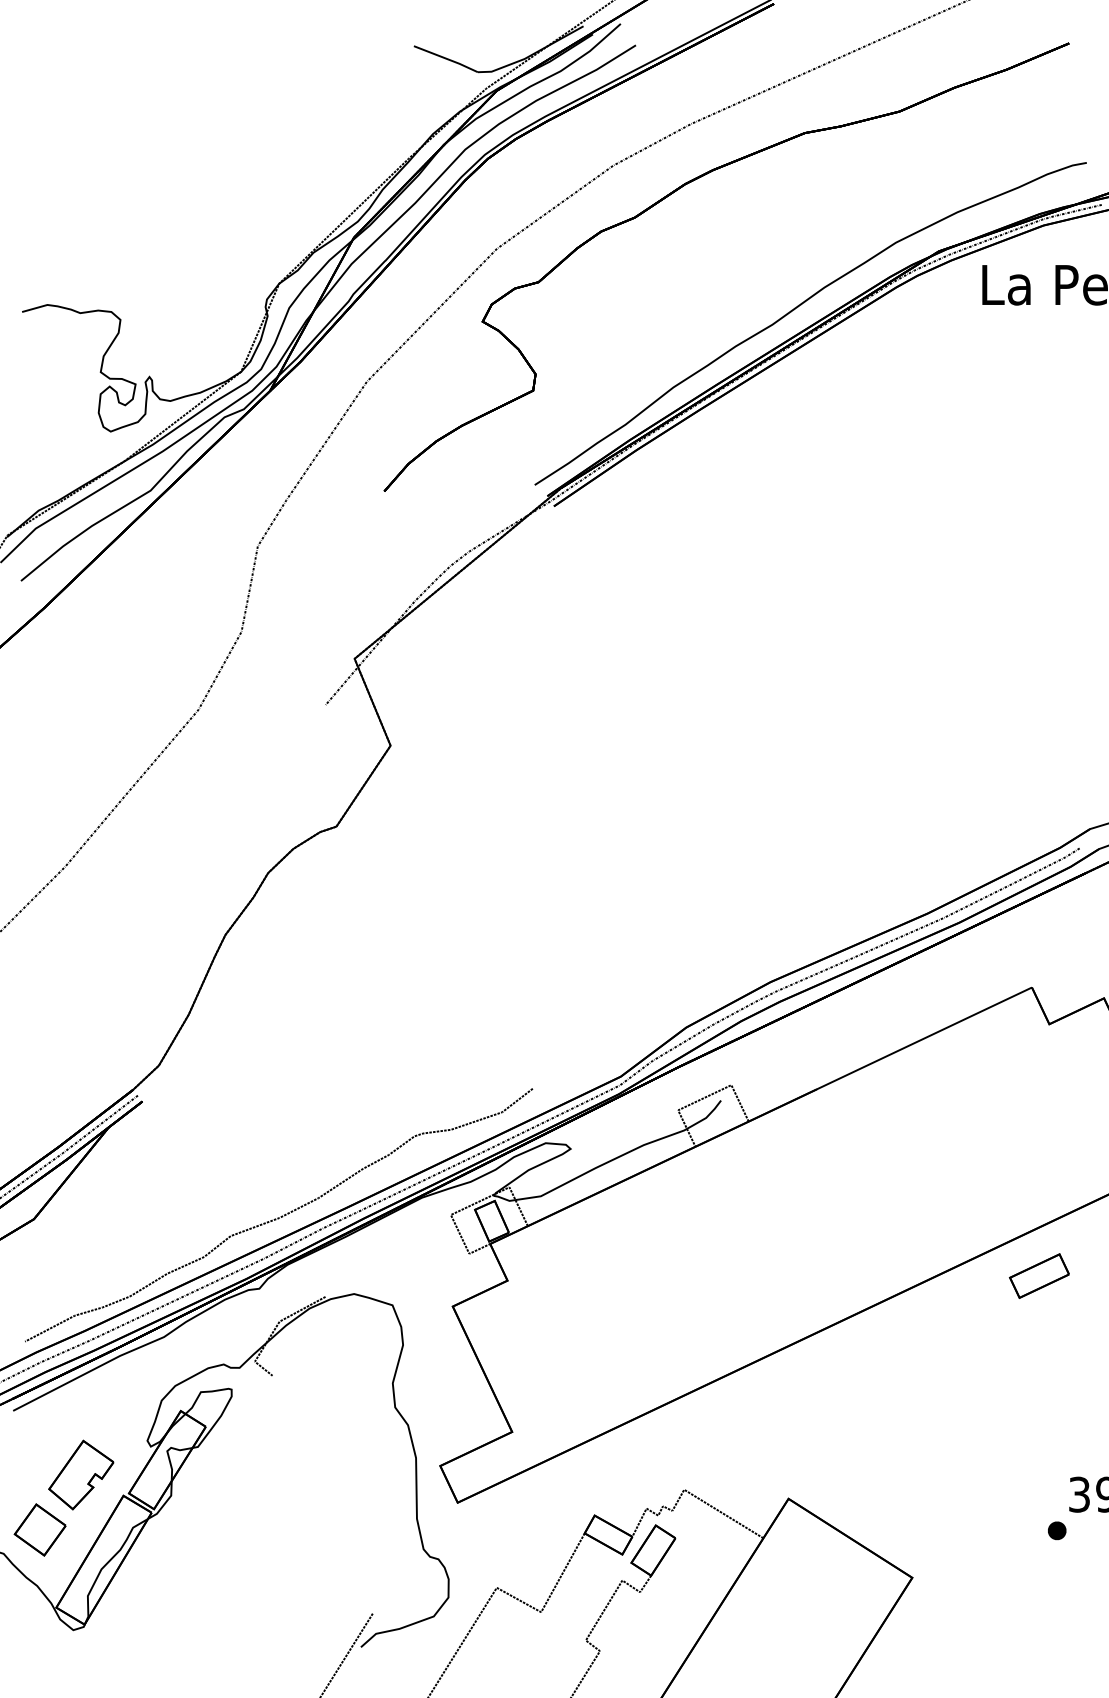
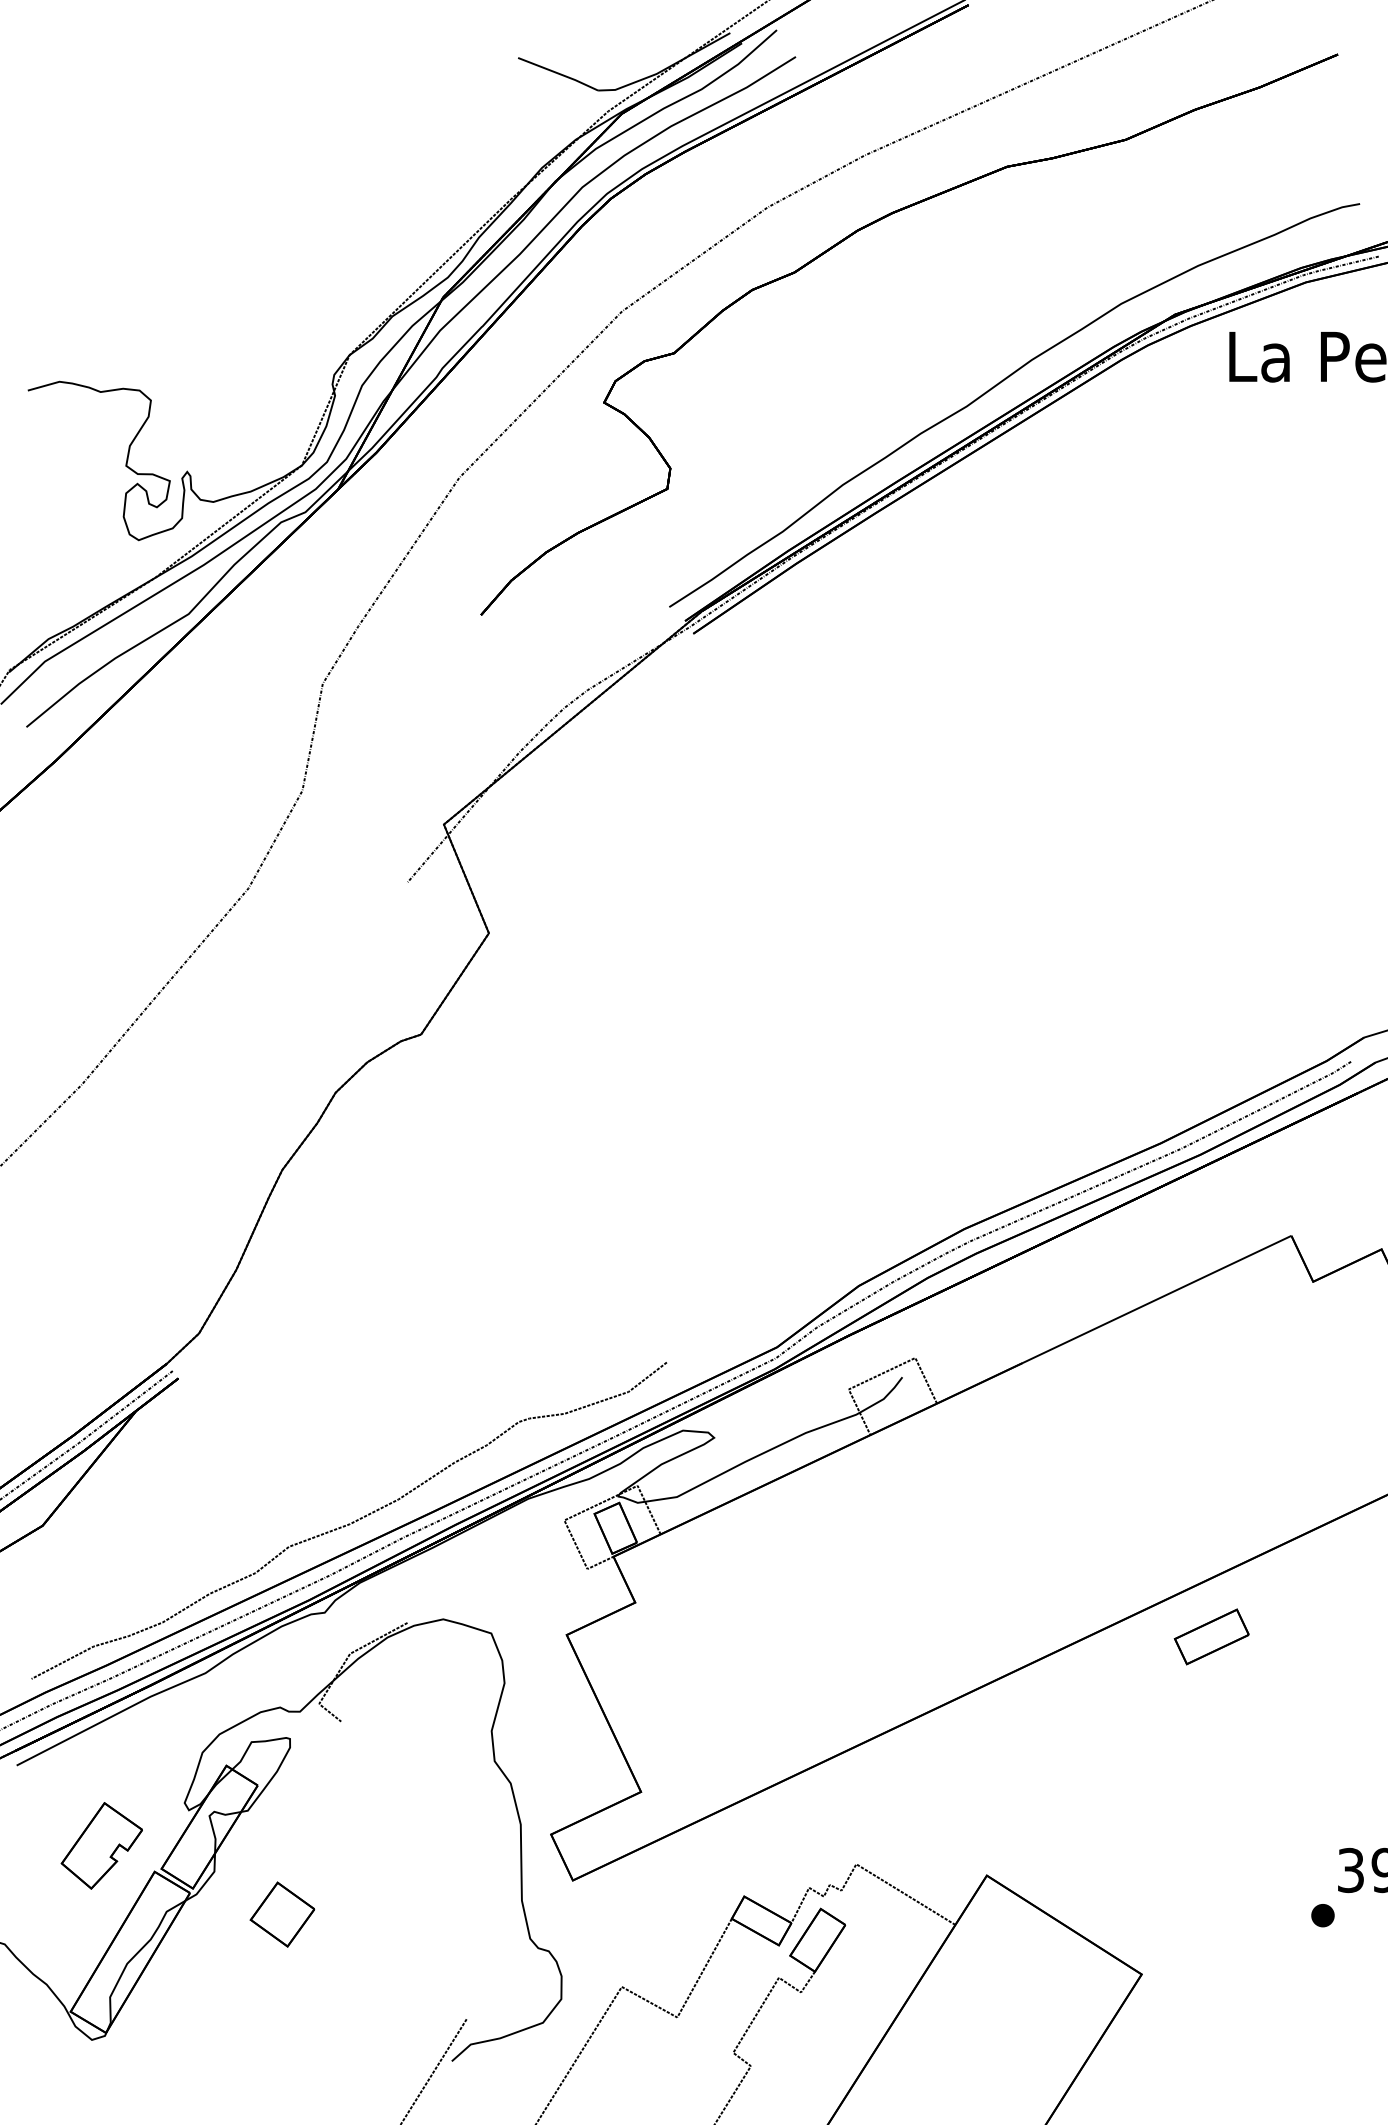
part: (1039, 1275) -> (1211, 1636), moved
part: (40, 1529) -> (282, 1914), moved

